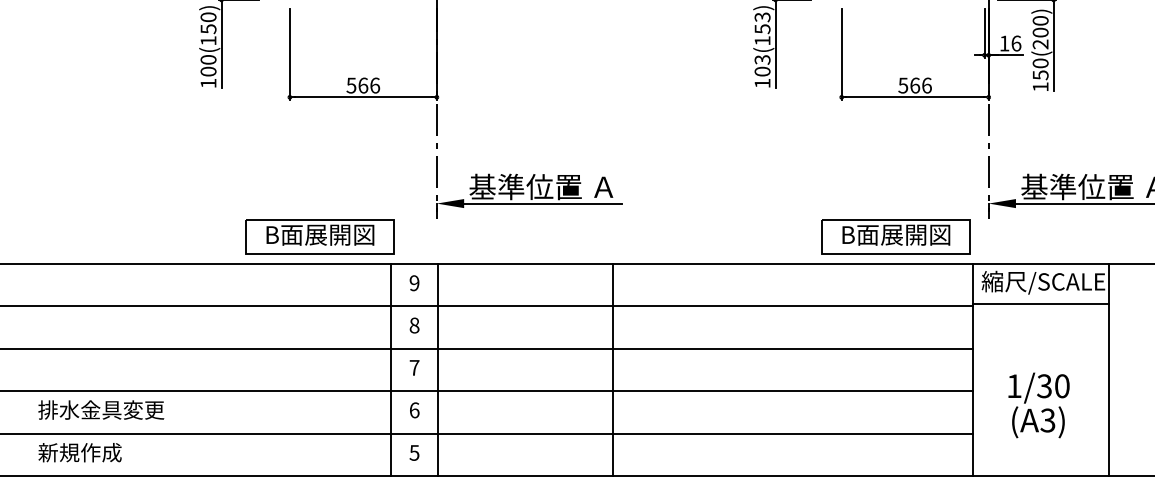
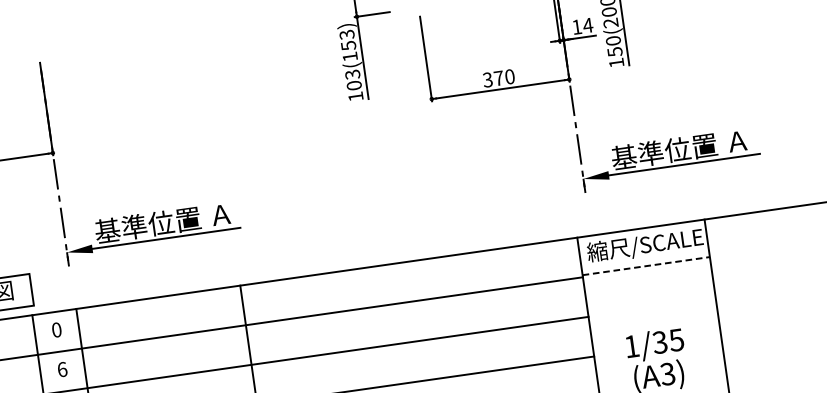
text: (1016, 43) -> (588, 25), 16 -> 14
text: (915, 85) -> (499, 78), 566 -> 370
part: (895, 236) -> (500, 222), removed
text: (414, 283) -> (56, 330), 9 -> 0
line: (1041, 304) -> (646, 266), solid -> dashed
text: (414, 325) -> (62, 369), 8 -> 6
text: (1061, 386) -> (675, 340), 1/30 -> 1/35

